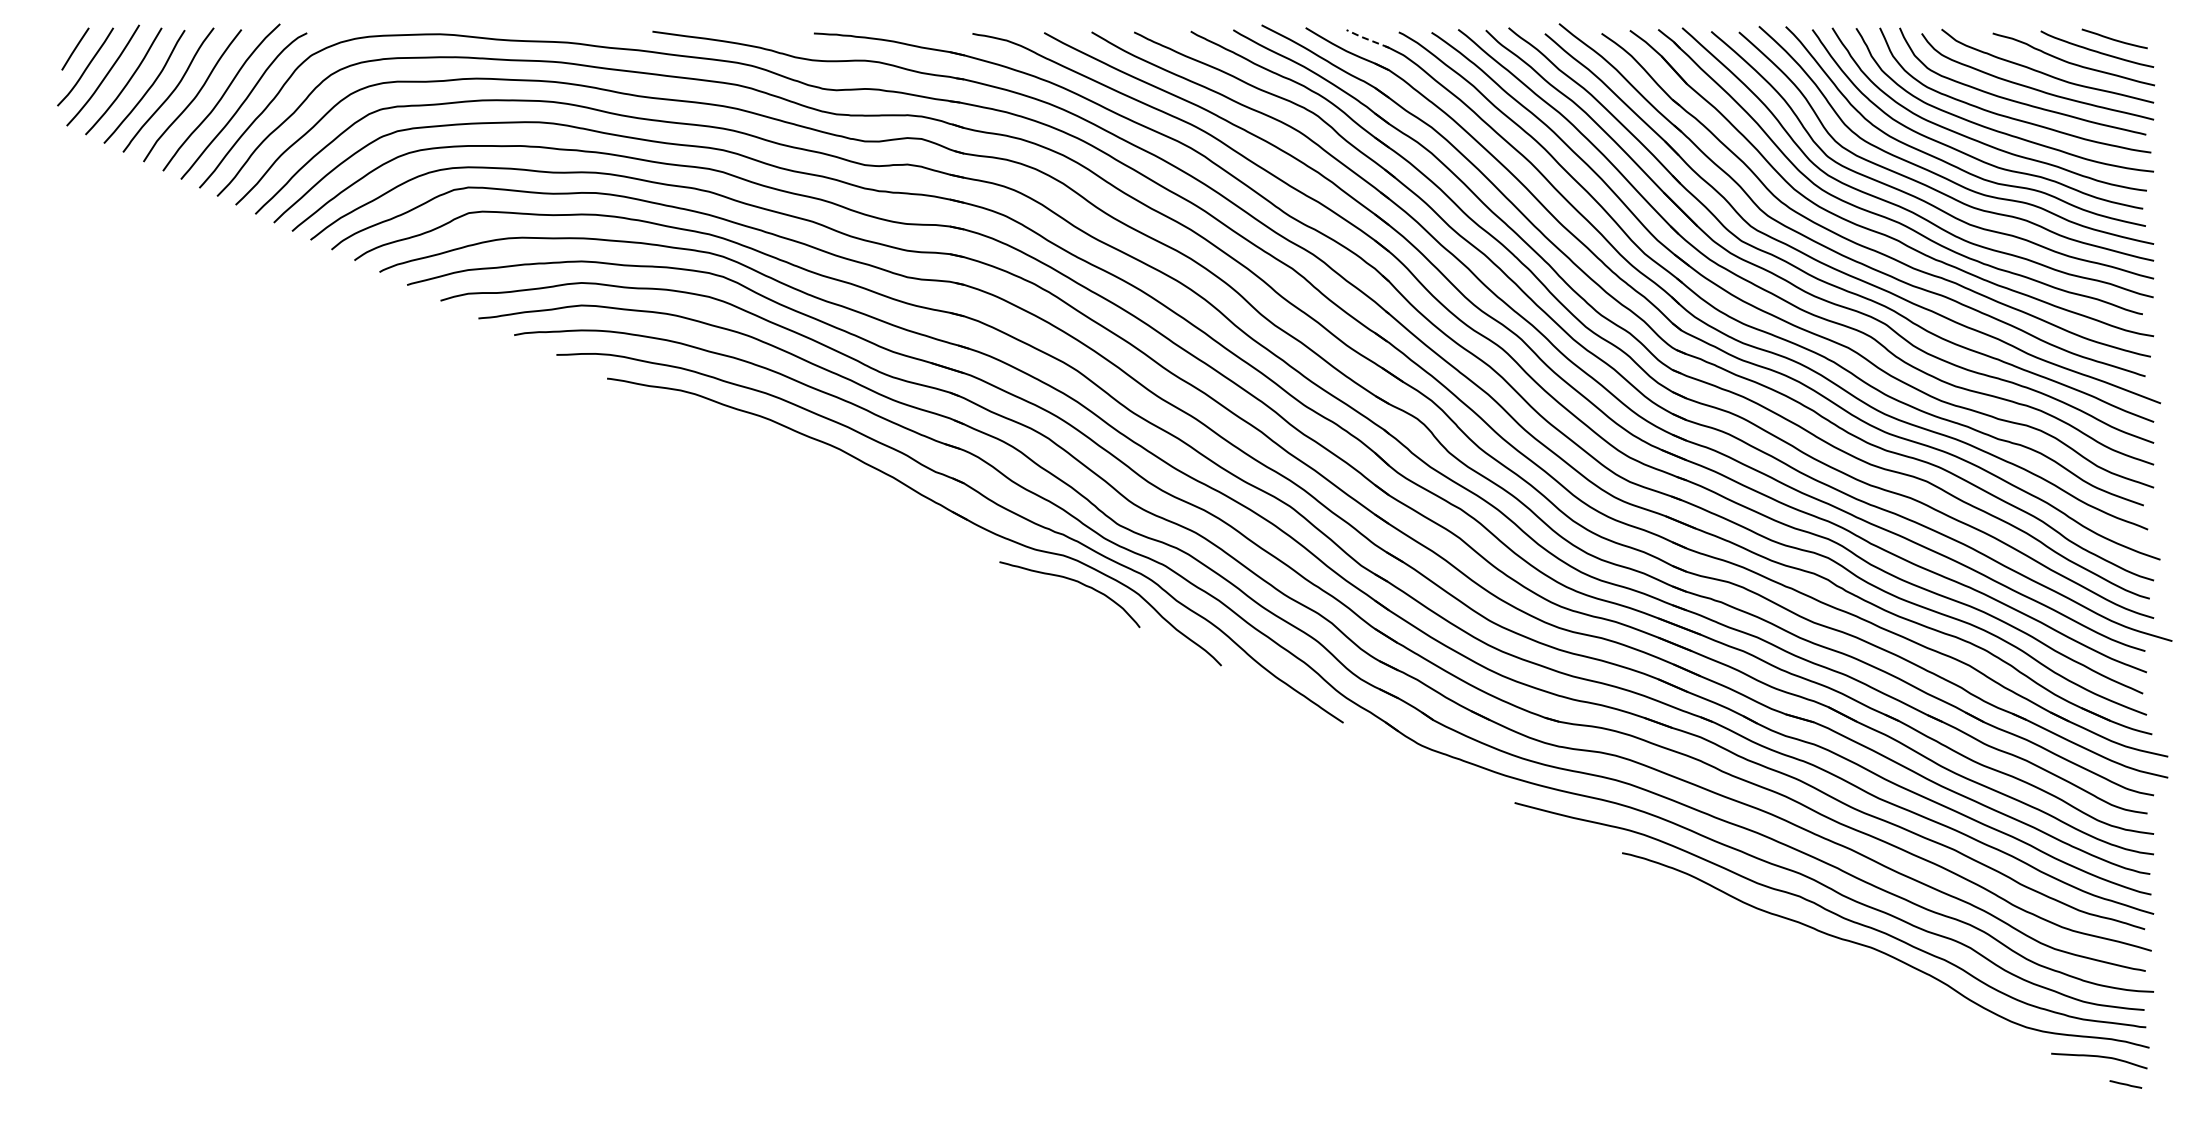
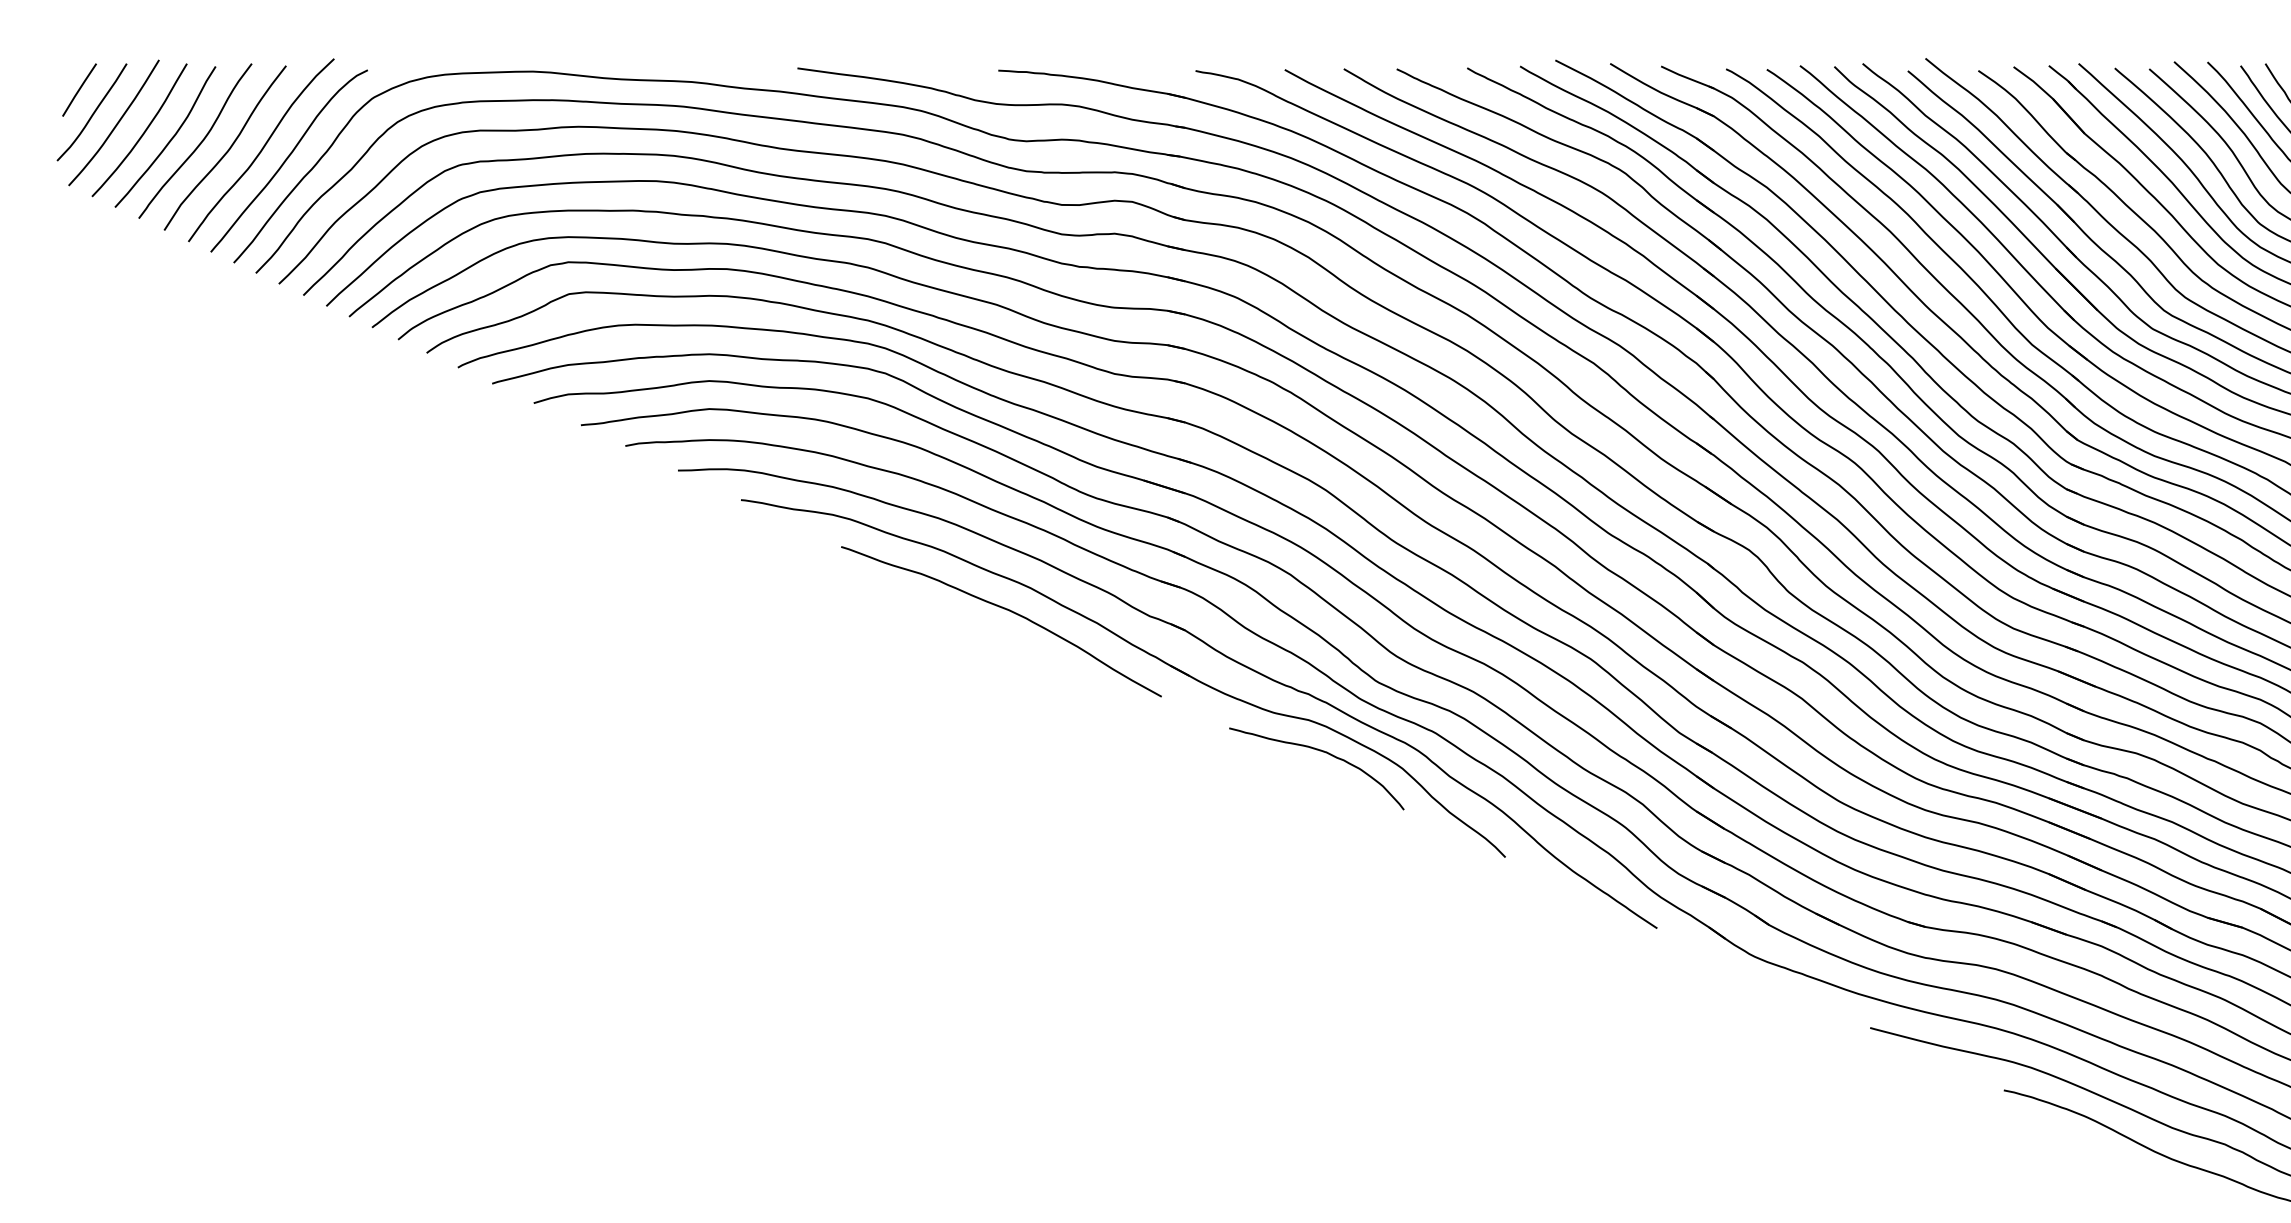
line: (1367, 39) -> (1687, 78), dashed -> solid
curve: (820, 467) -> (1006, 610), added

